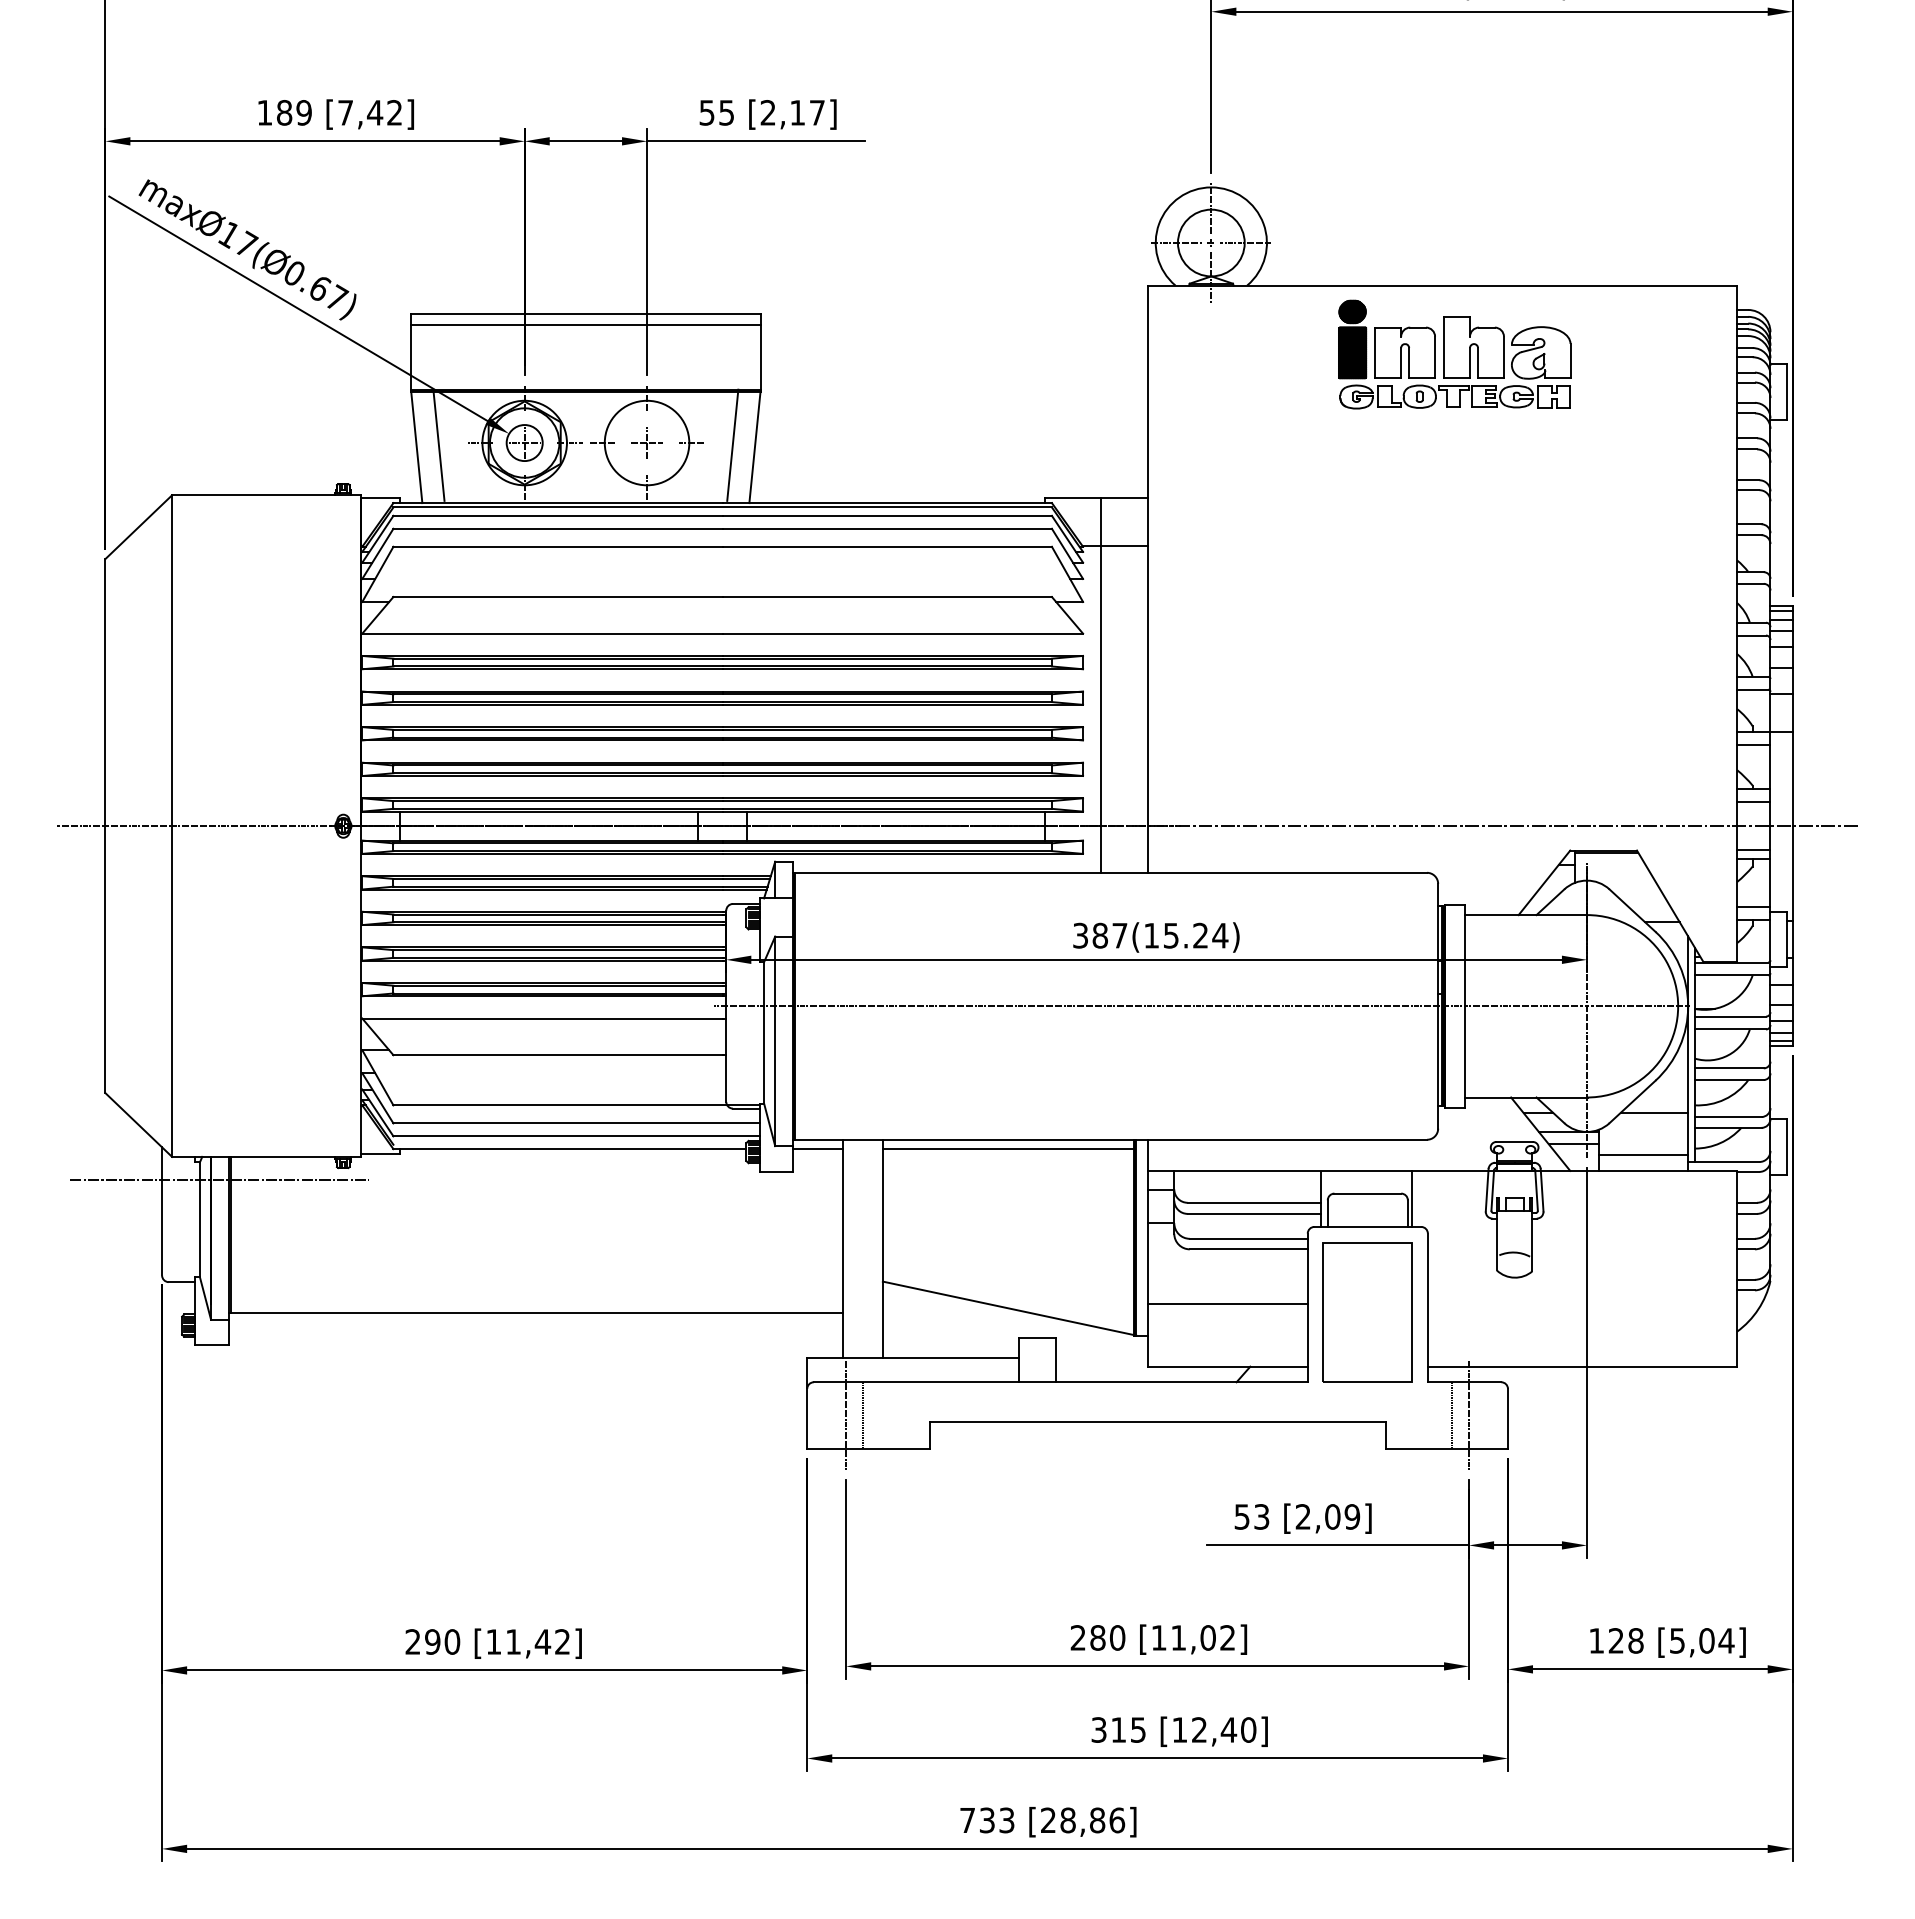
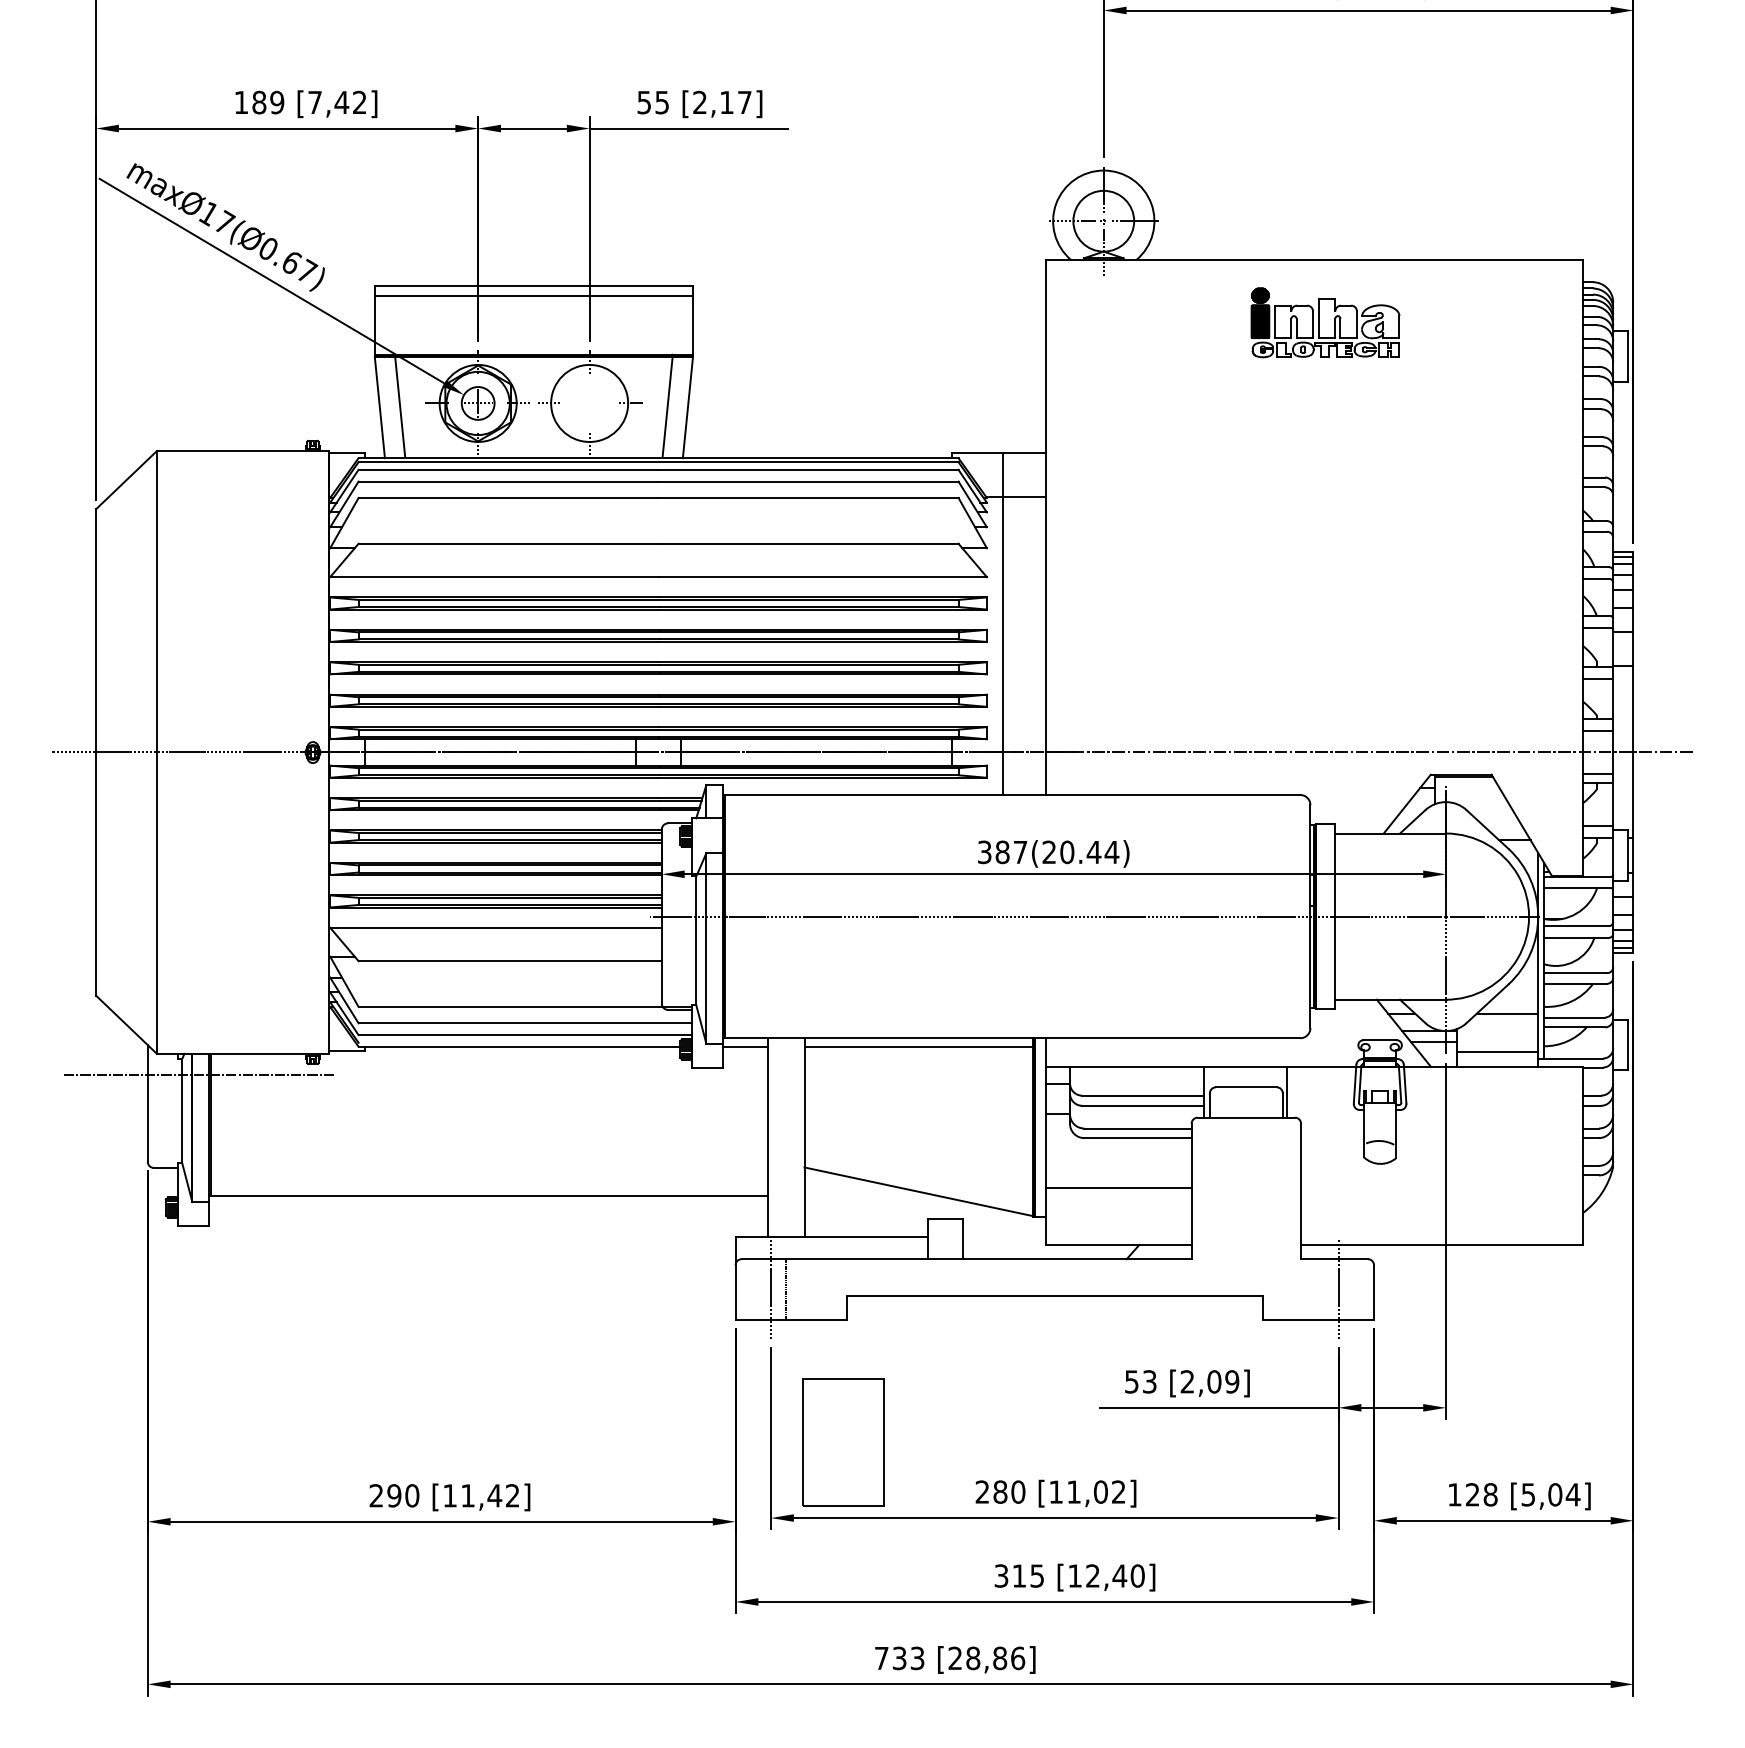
part: (1454, 354) -> (1325, 322), size x0.7
part: (646, 442) -> (589, 402), removed
text: (1176, 935) -> (1072, 852), 387(15.24) -> 387(20.44)
part: (1367, 1312) -> (843, 1442), moved
line: (1452, 1415) -> (1323, 1289), removed

